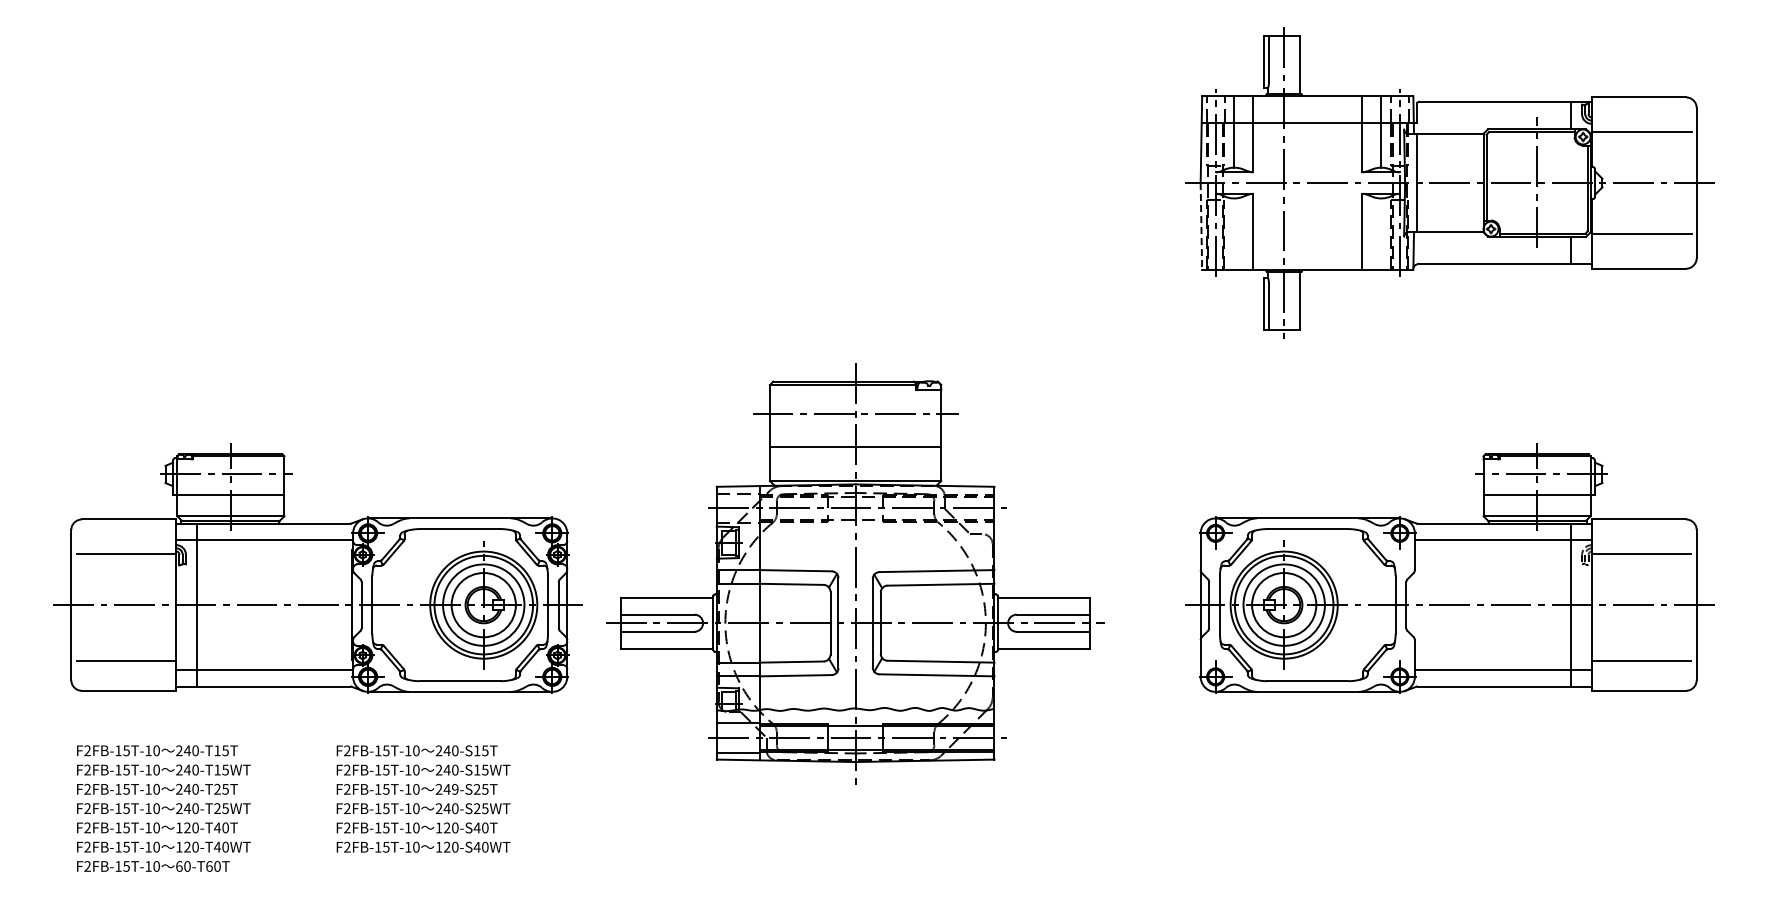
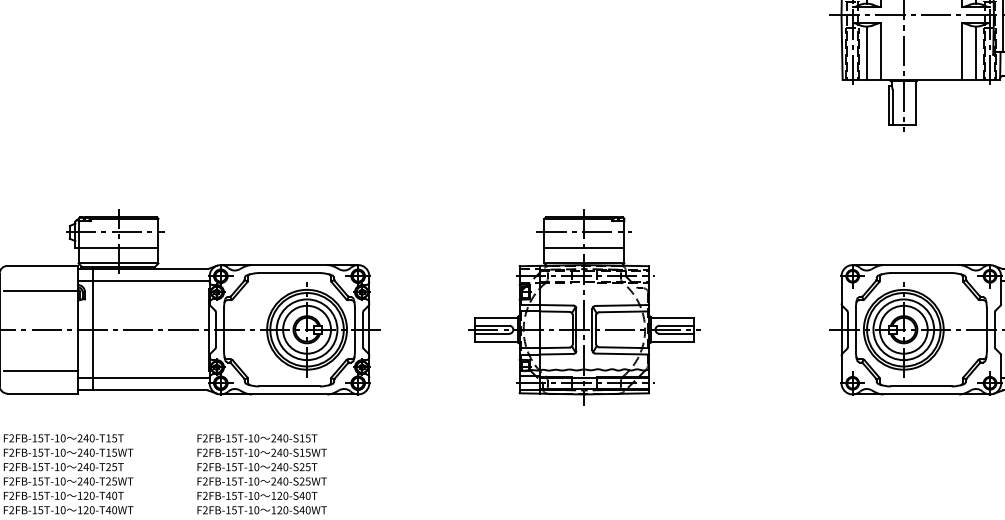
line: (1201, 226) -> (842, 47), dashed -> solid
line: (1234, 233) -> (866, 52), added
line: (1381, 233) -> (976, 52), added
part: (855, 574) -> (584, 306), size x0.62
text: (455, 789) -> (285, 467), 249-S25T -> 240-S25T

